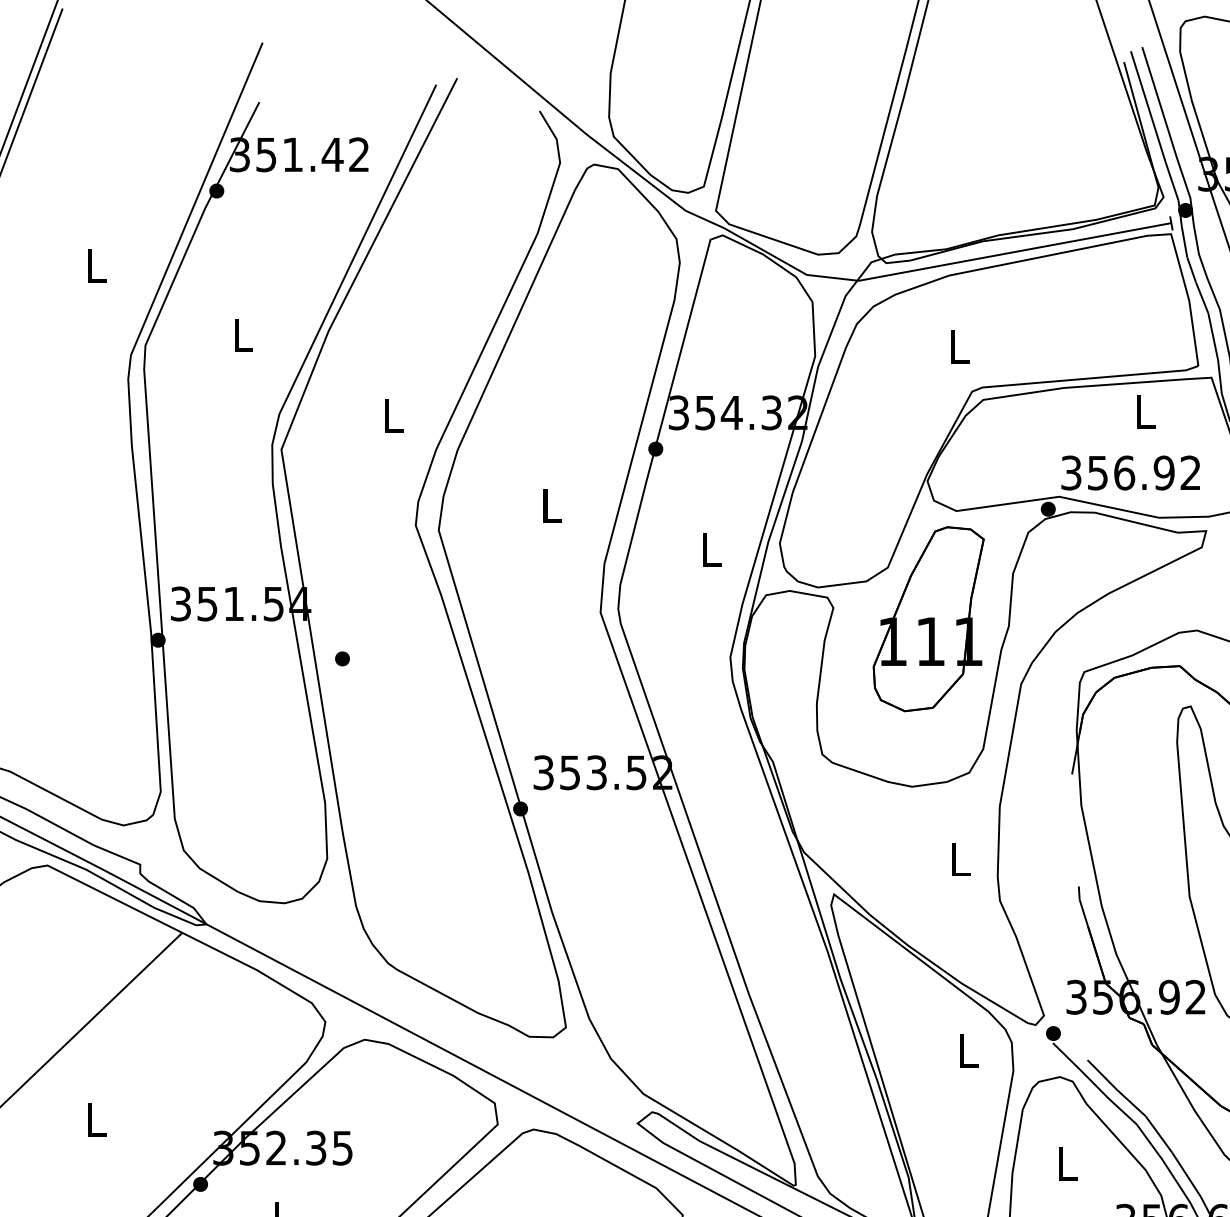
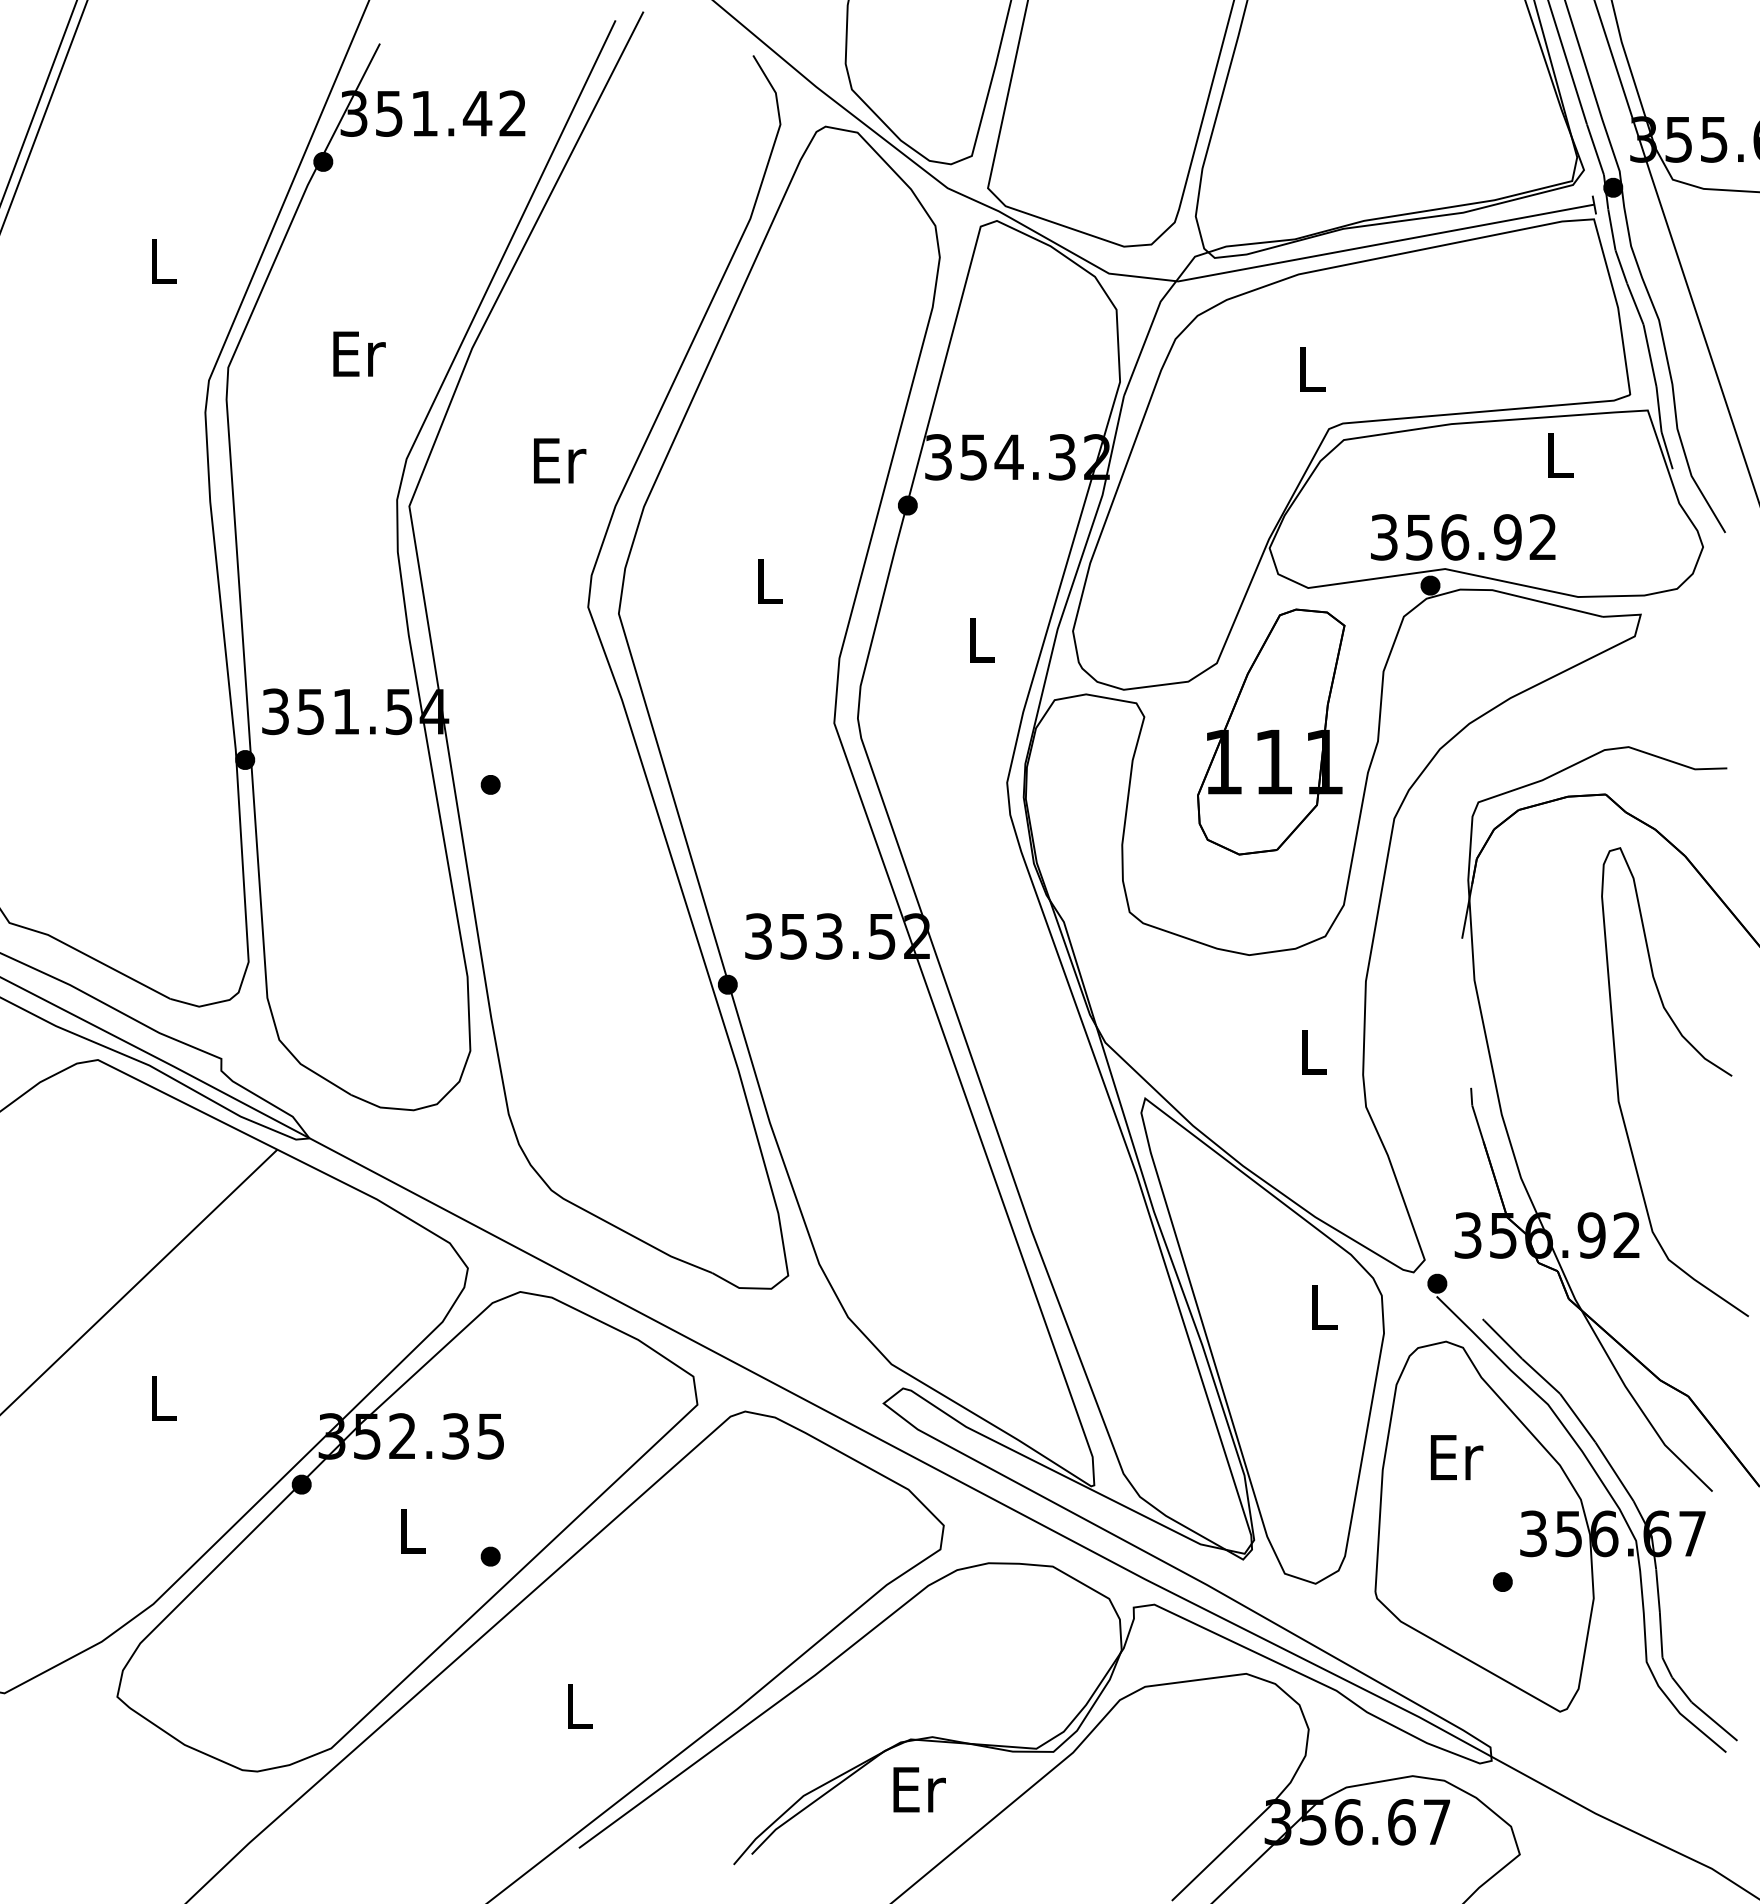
text: (243, 334) -> (359, 353), L -> Er
text: (394, 415) -> (560, 460), L -> Er
text: (1130, 473) -> (1463, 537), moved
text: (1067, 1164) -> (1456, 1457), L -> Er

